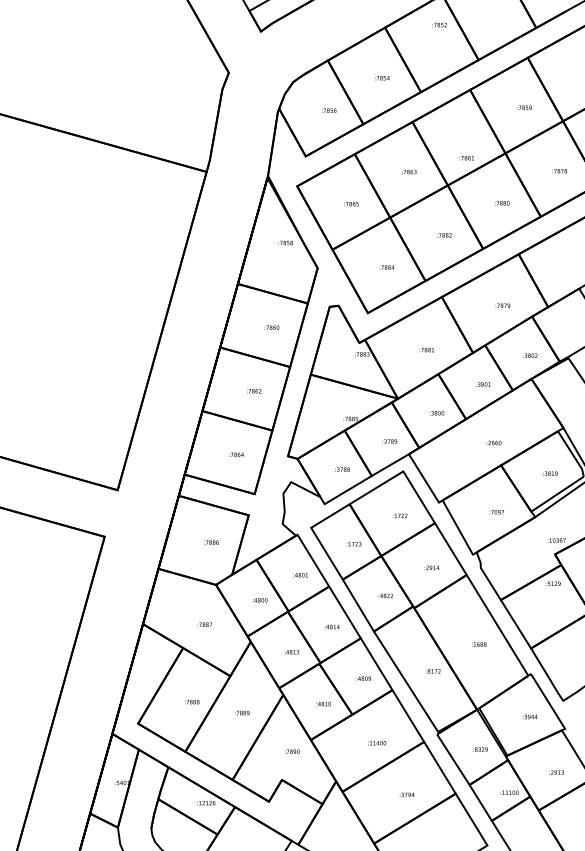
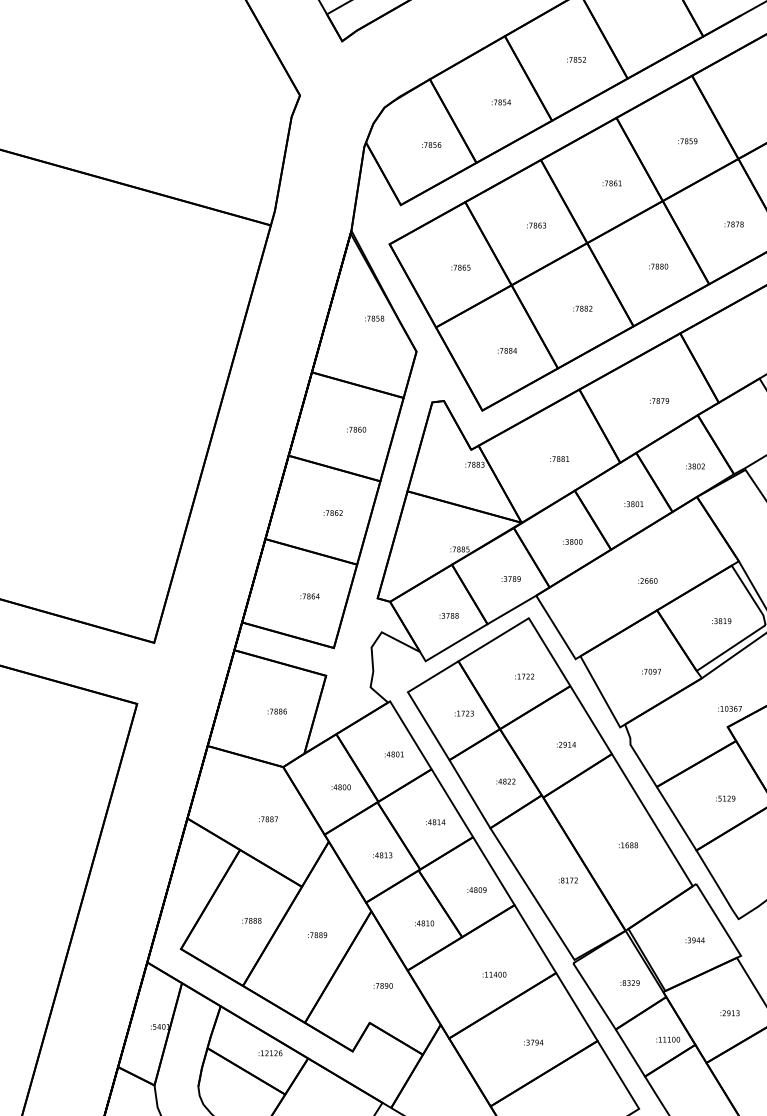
text: (439, 24) -> (576, 59), moved
text: (466, 158) -> (611, 183), moved
text: (553, 583) -> (725, 798), moved

